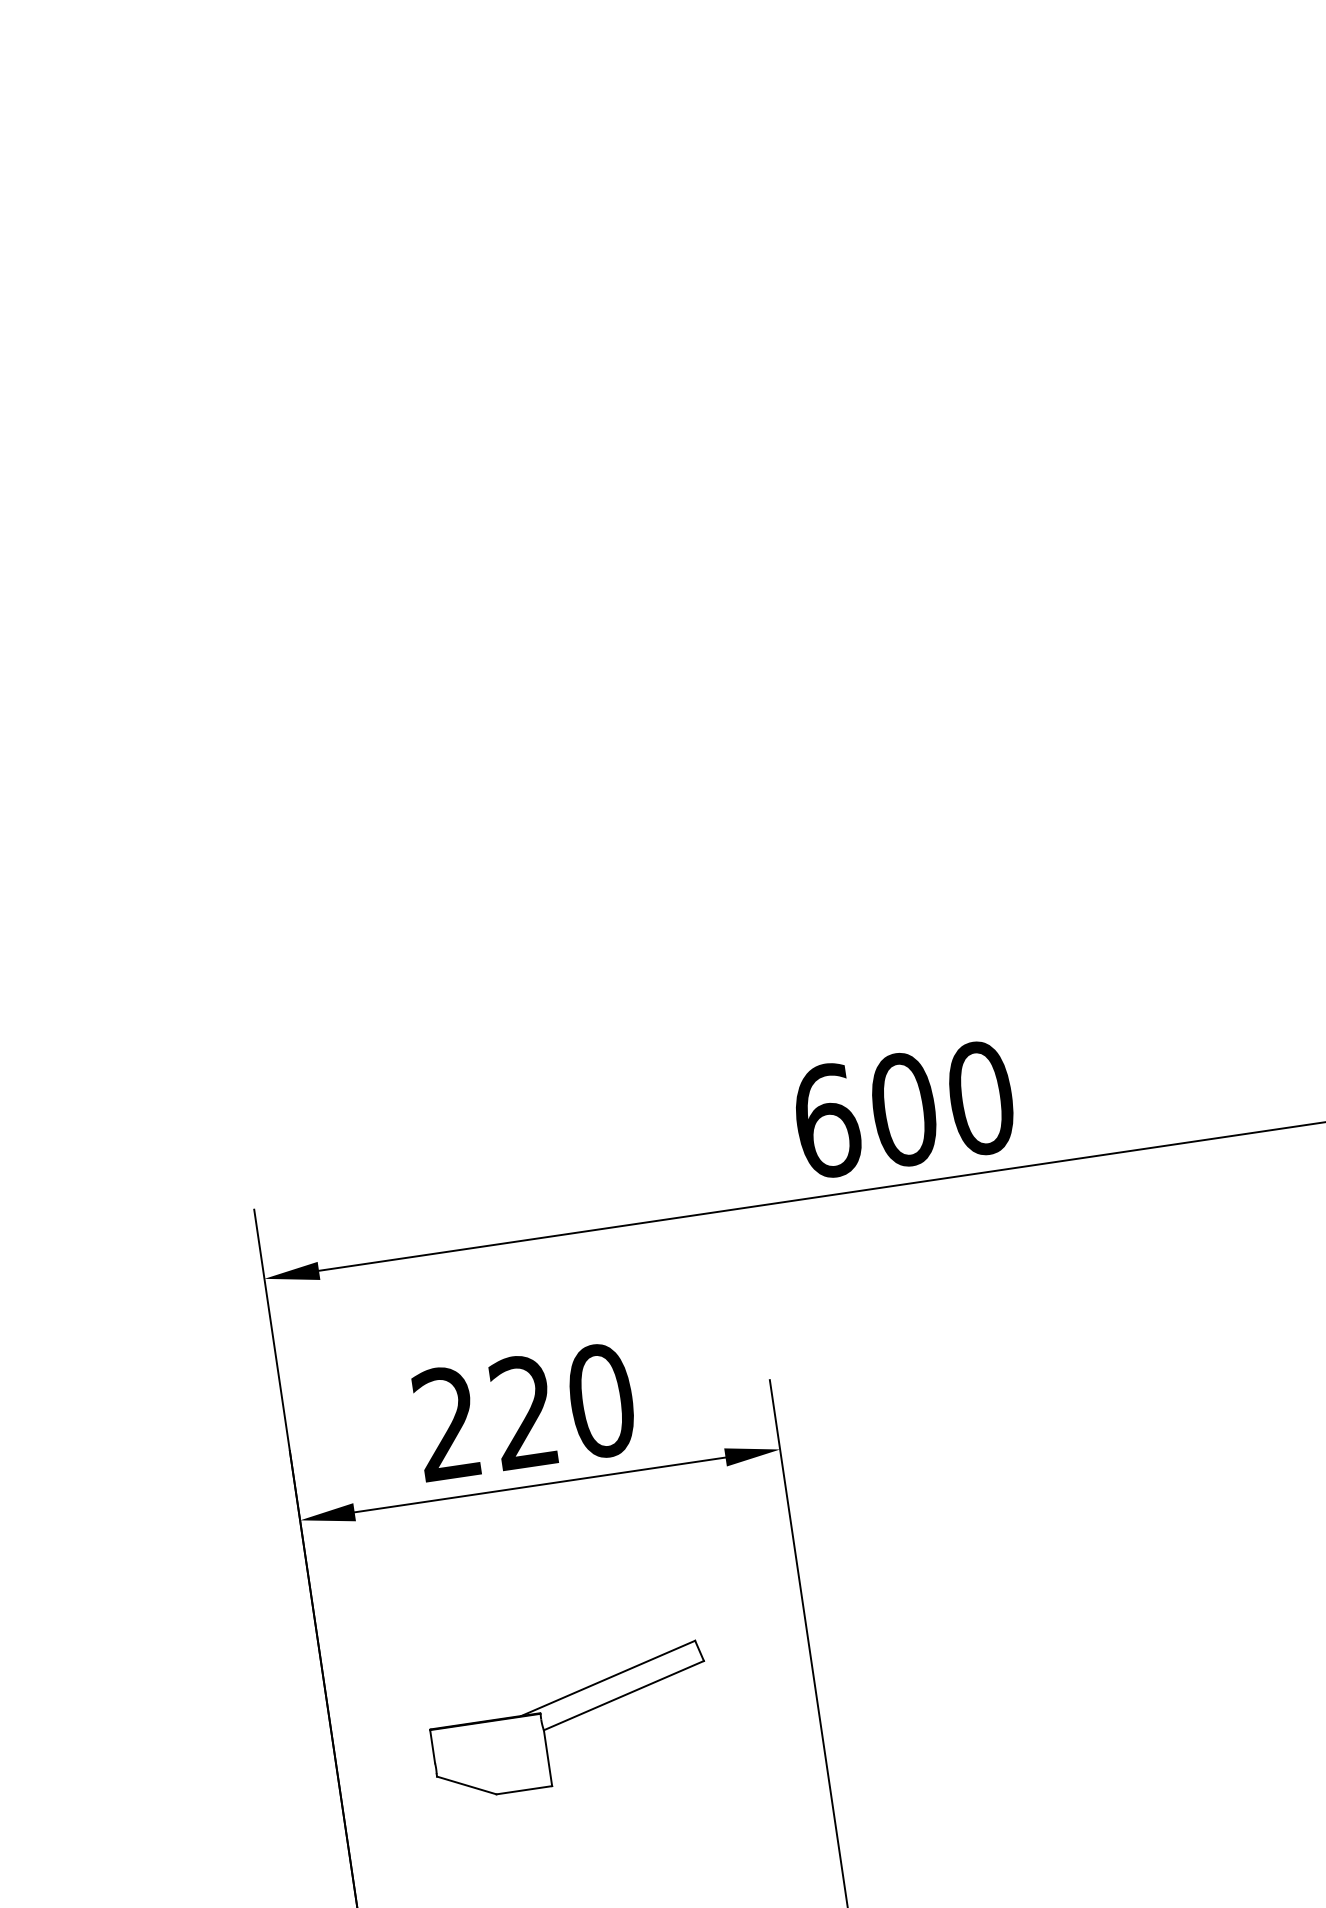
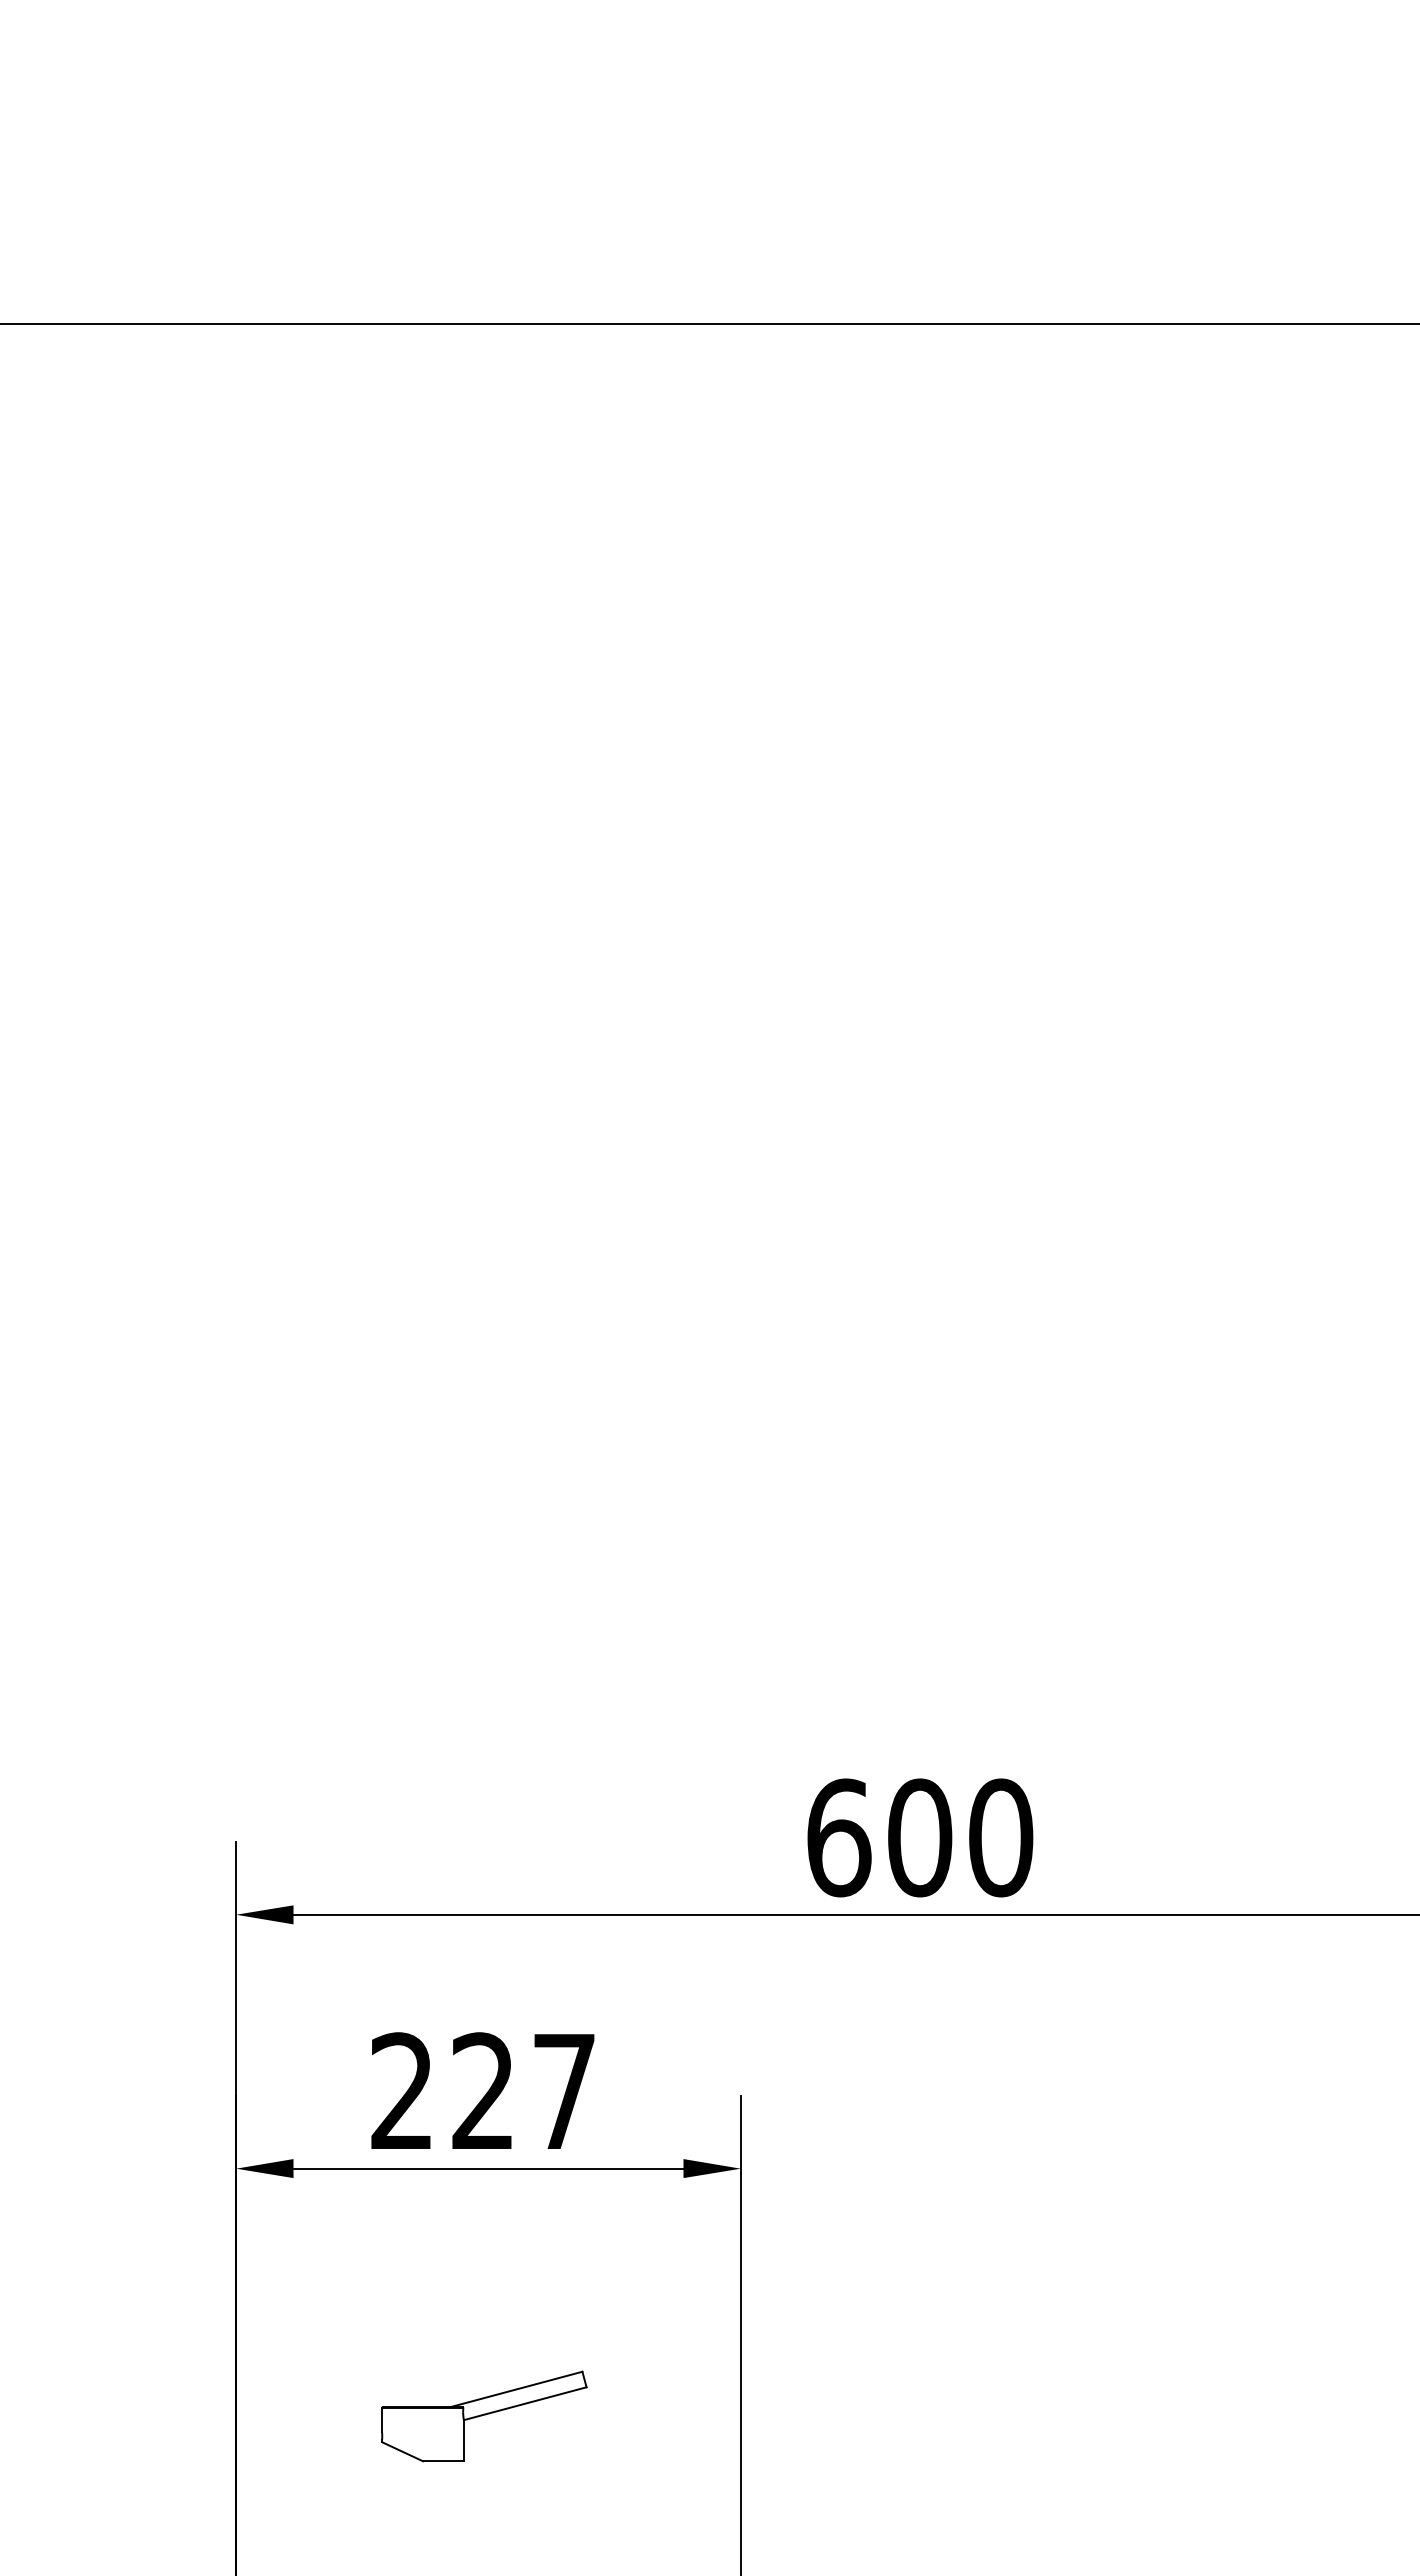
text: (601, 1400) -> (564, 2091), 220 -> 227
part: (571, 1721) -> (484, 2416), size x0.7

